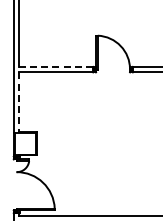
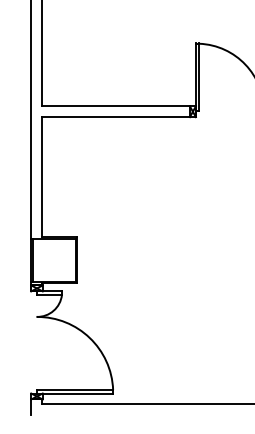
line: (56, 66) -> (116, 105), dashed -> solid
line: (19, 102) -> (42, 177), dashed -> solid

